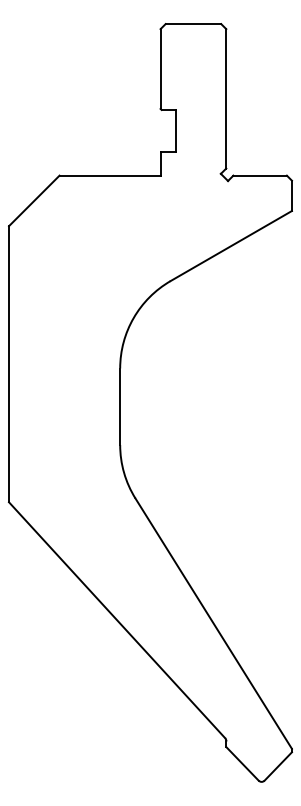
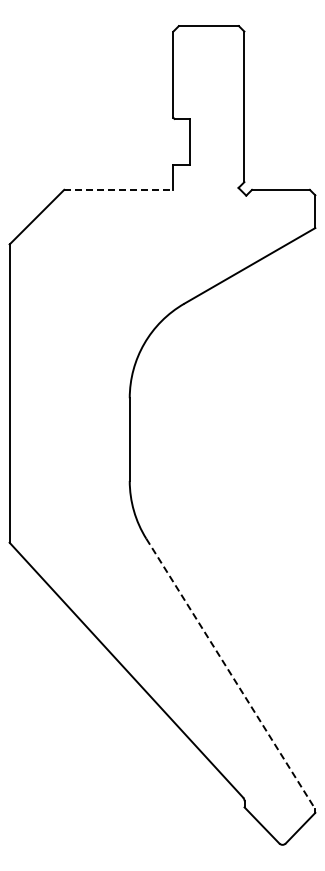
line: (109, 175) -> (118, 189), solid -> dashed
line: (214, 624) -> (231, 674), solid -> dashed

